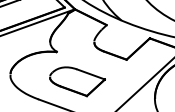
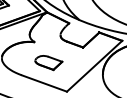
part: (77, 81) -> (48, 62), size x0.7

